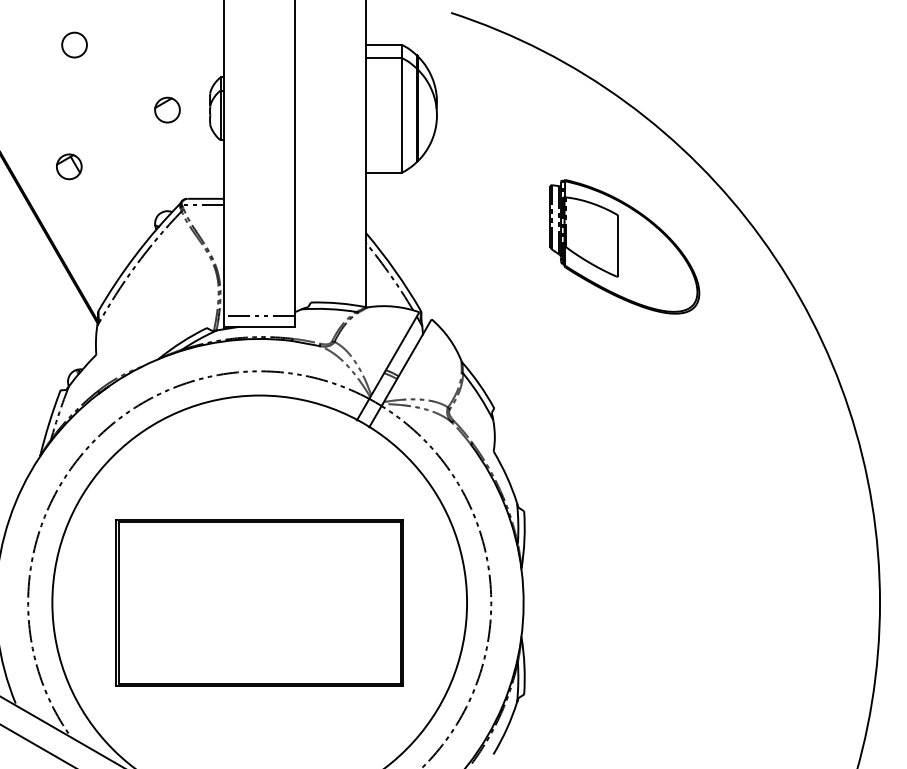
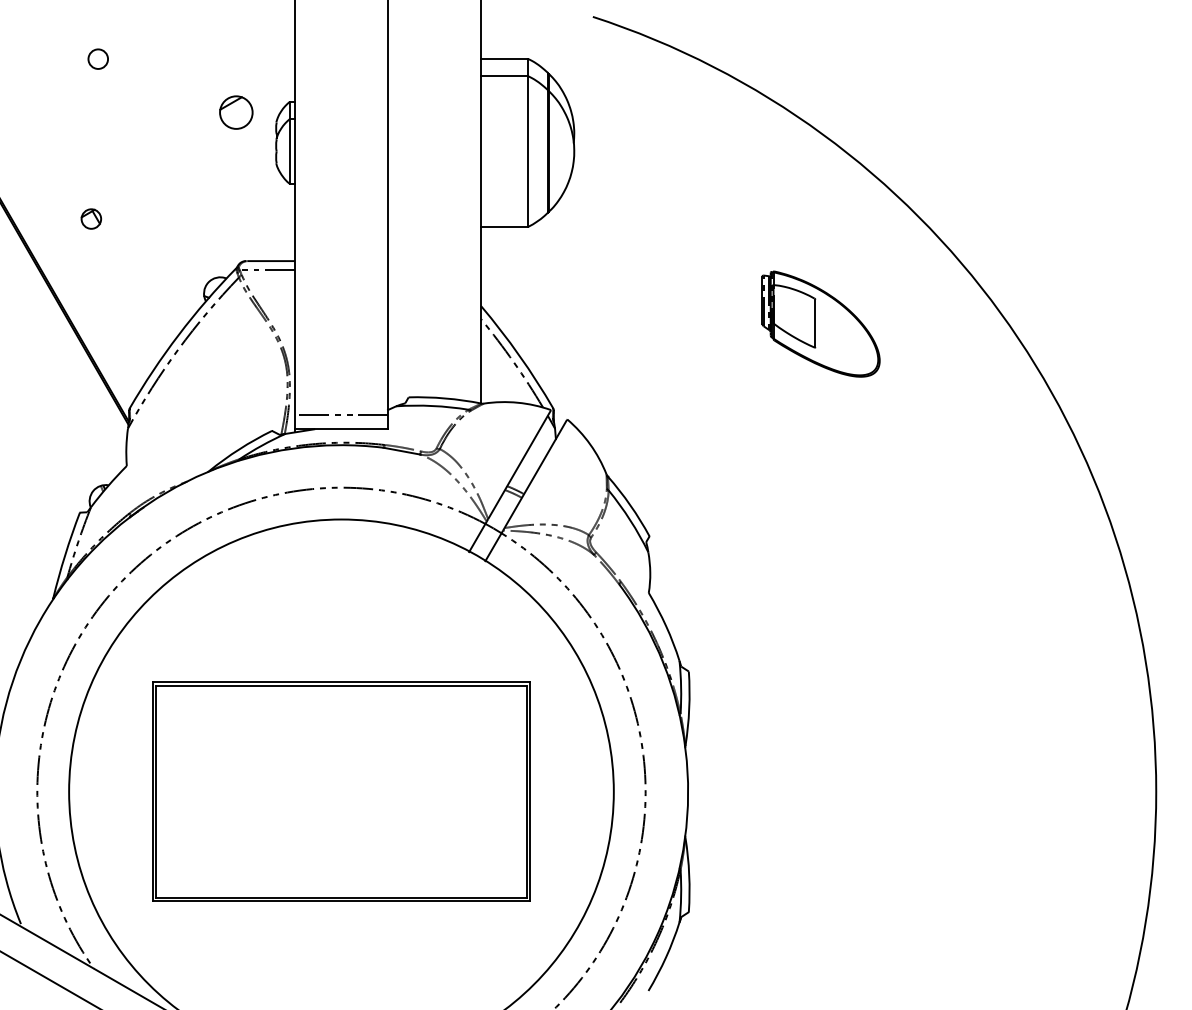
circle: (73, 44) -> (97, 58), size x0.6
part: (167, 110) -> (236, 112), moved
part: (69, 166) -> (91, 218), size x0.6
part: (624, 246) -> (820, 323), size x0.6

